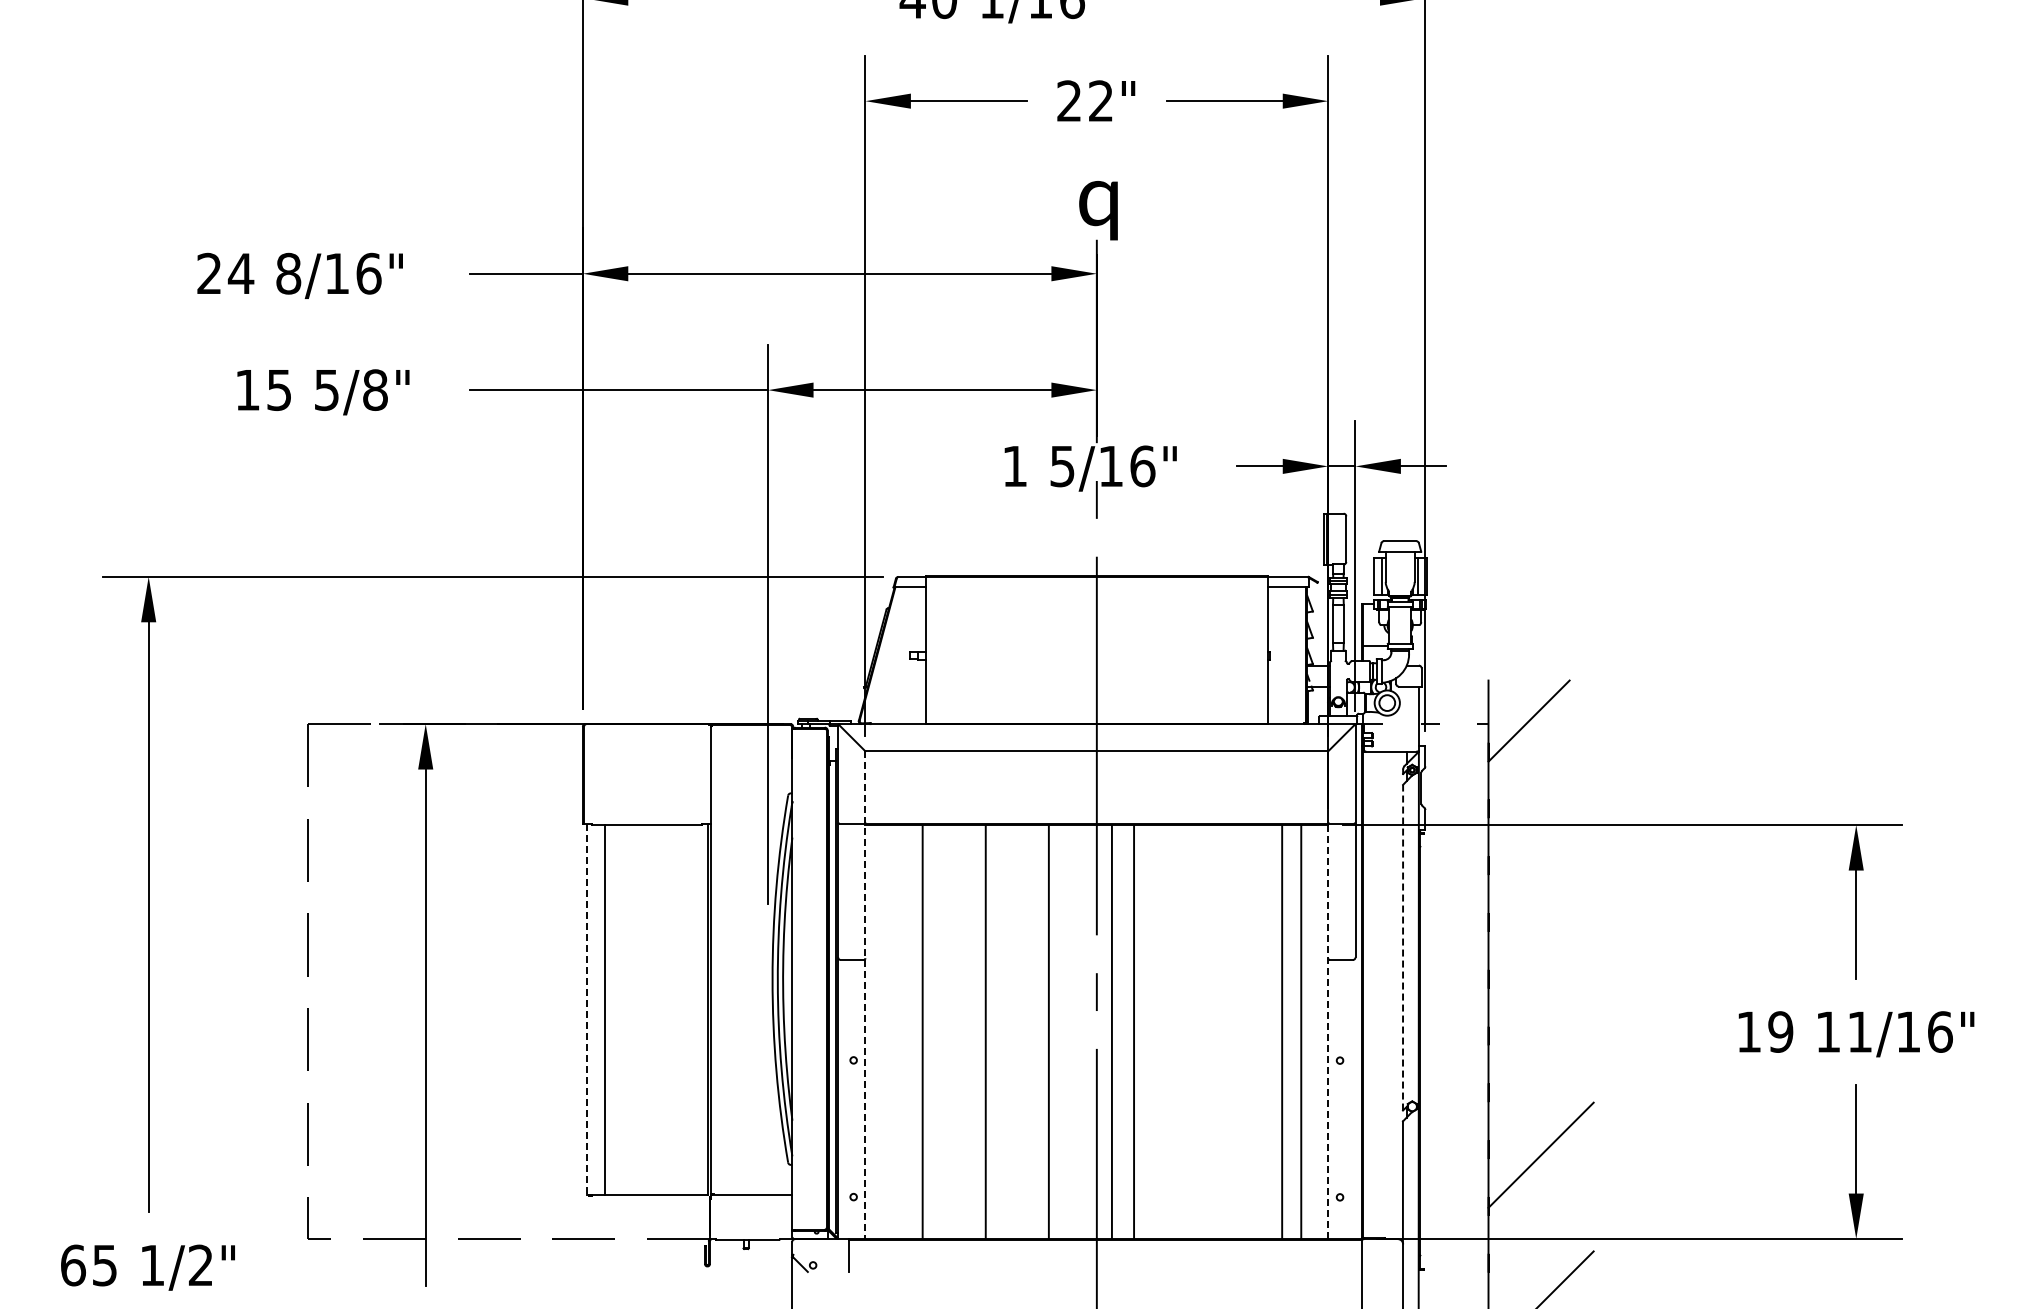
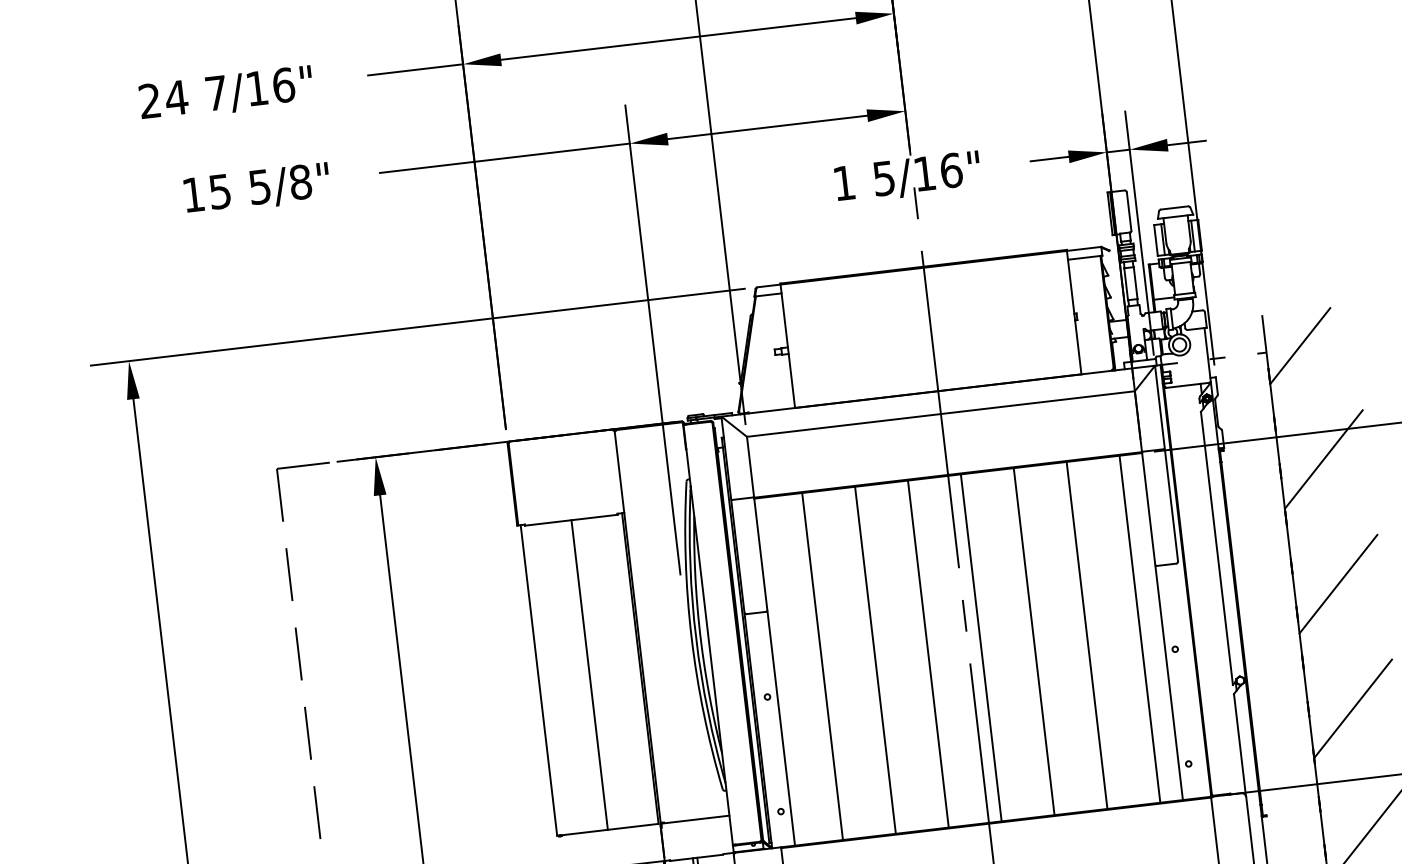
text: (288, 273) -> (216, 93), 8/16" -> 7/16"
line: (1540, 857) -> (1323, 459), added
line: (1403, 947) -> (1217, 548), dashed -> solid
line: (865, 995) -> (771, 641), dashed -> solid
line: (1540, 1006) -> (1337, 584), added
line: (586, 1009) -> (538, 680), dashed -> solid
line: (605, 1009) -> (589, 674), moved
line: (1328, 1031) -> (1162, 626), dashed -> solid
line: (1134, 1032) -> (1034, 641), moved
line: (1282, 1032) -> (1087, 635), moved

